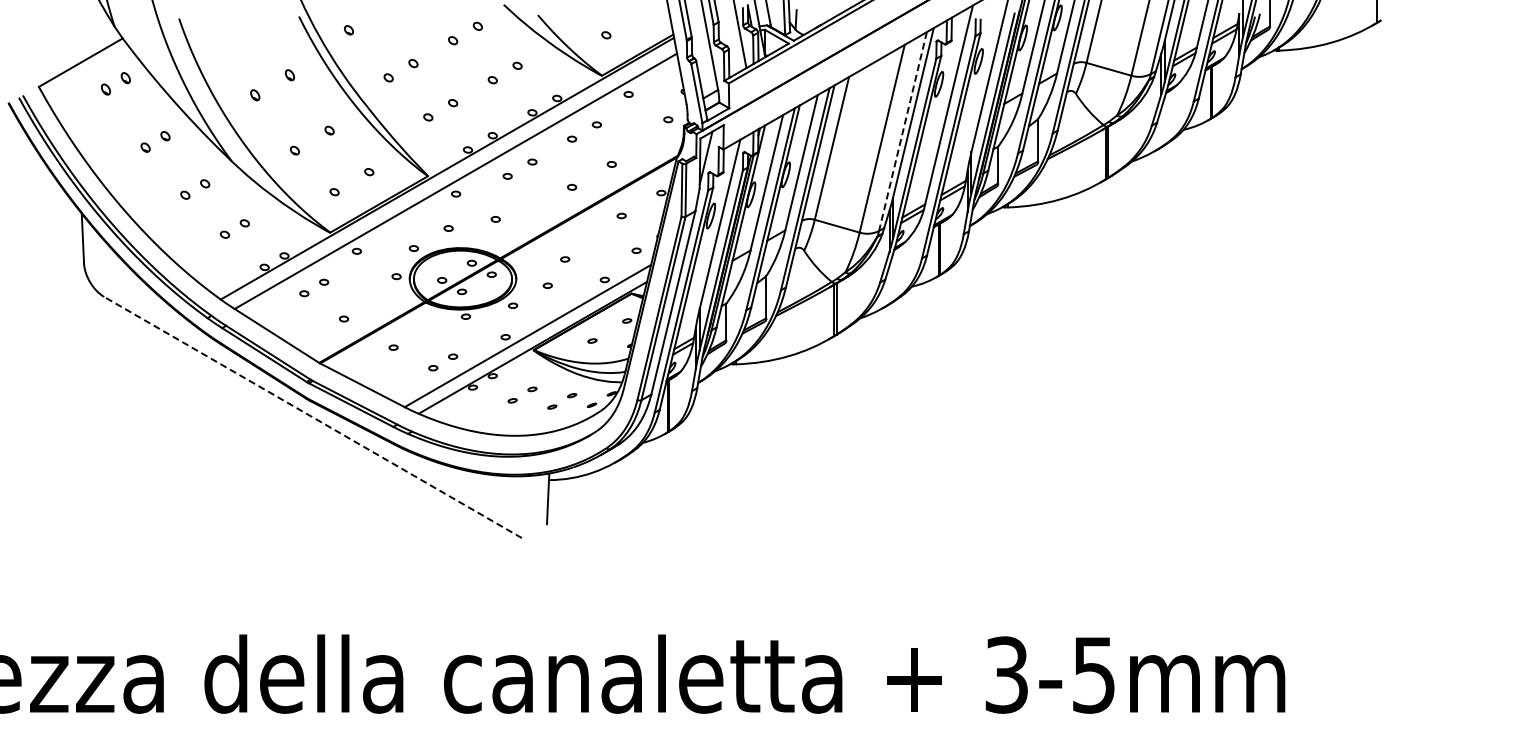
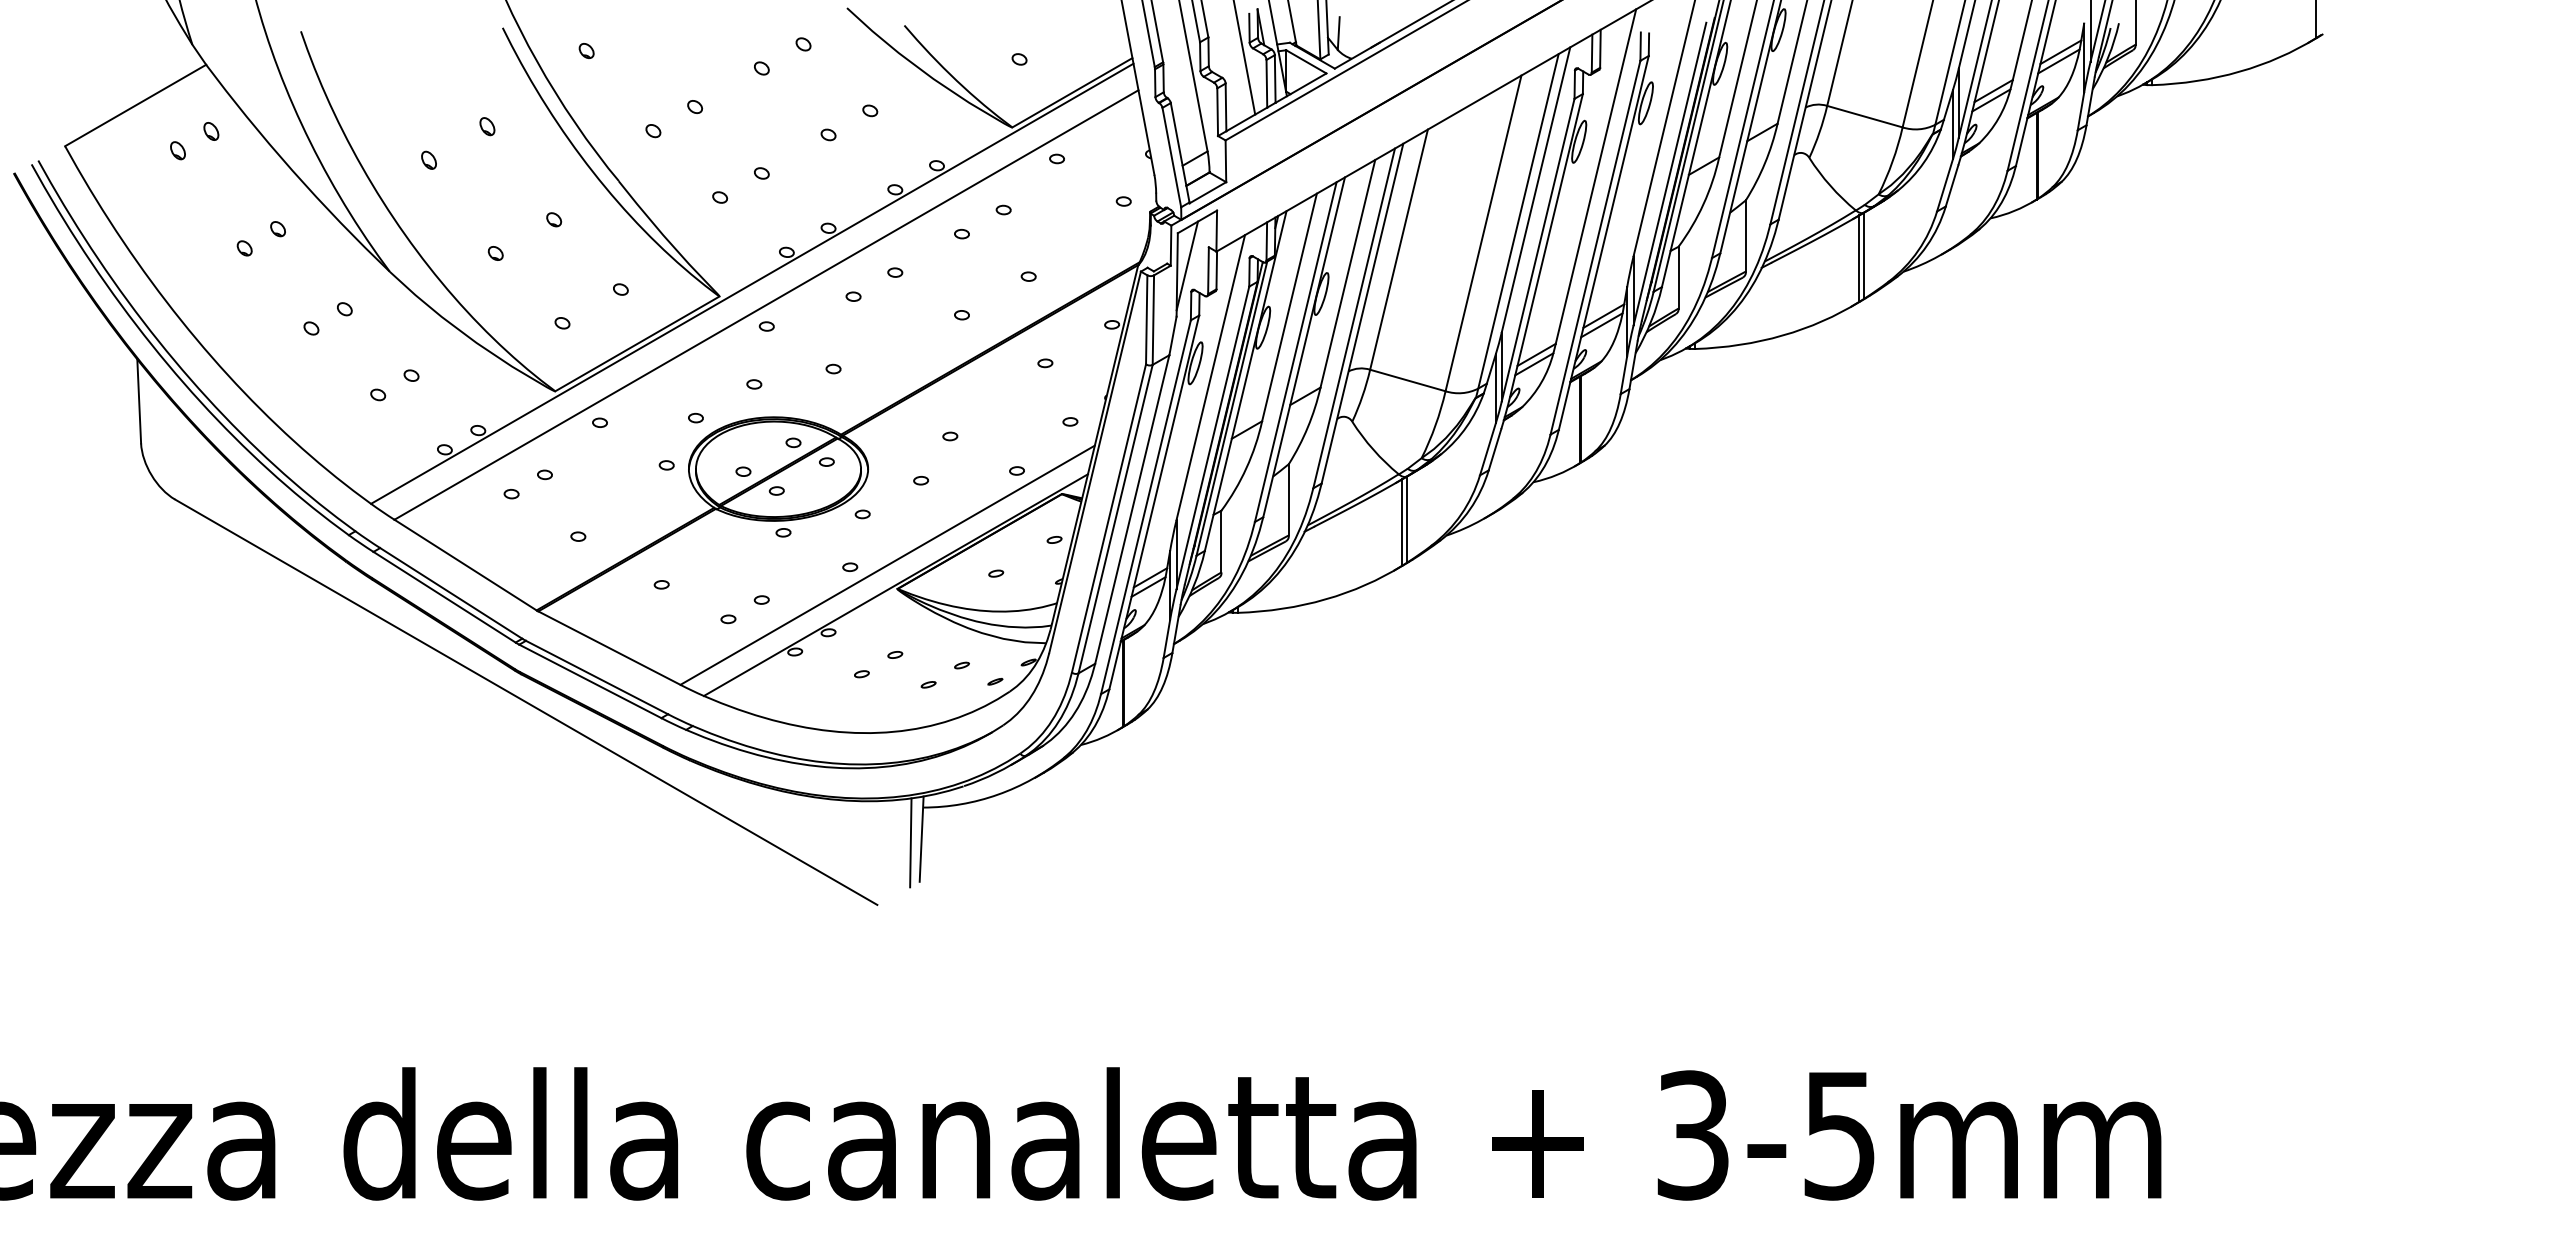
line: (902, 132) -> (1517, 222), dashed -> solid
line: (312, 417) -> (525, 702), dashed -> solid
line: (541, 500) -> (910, 841), added

